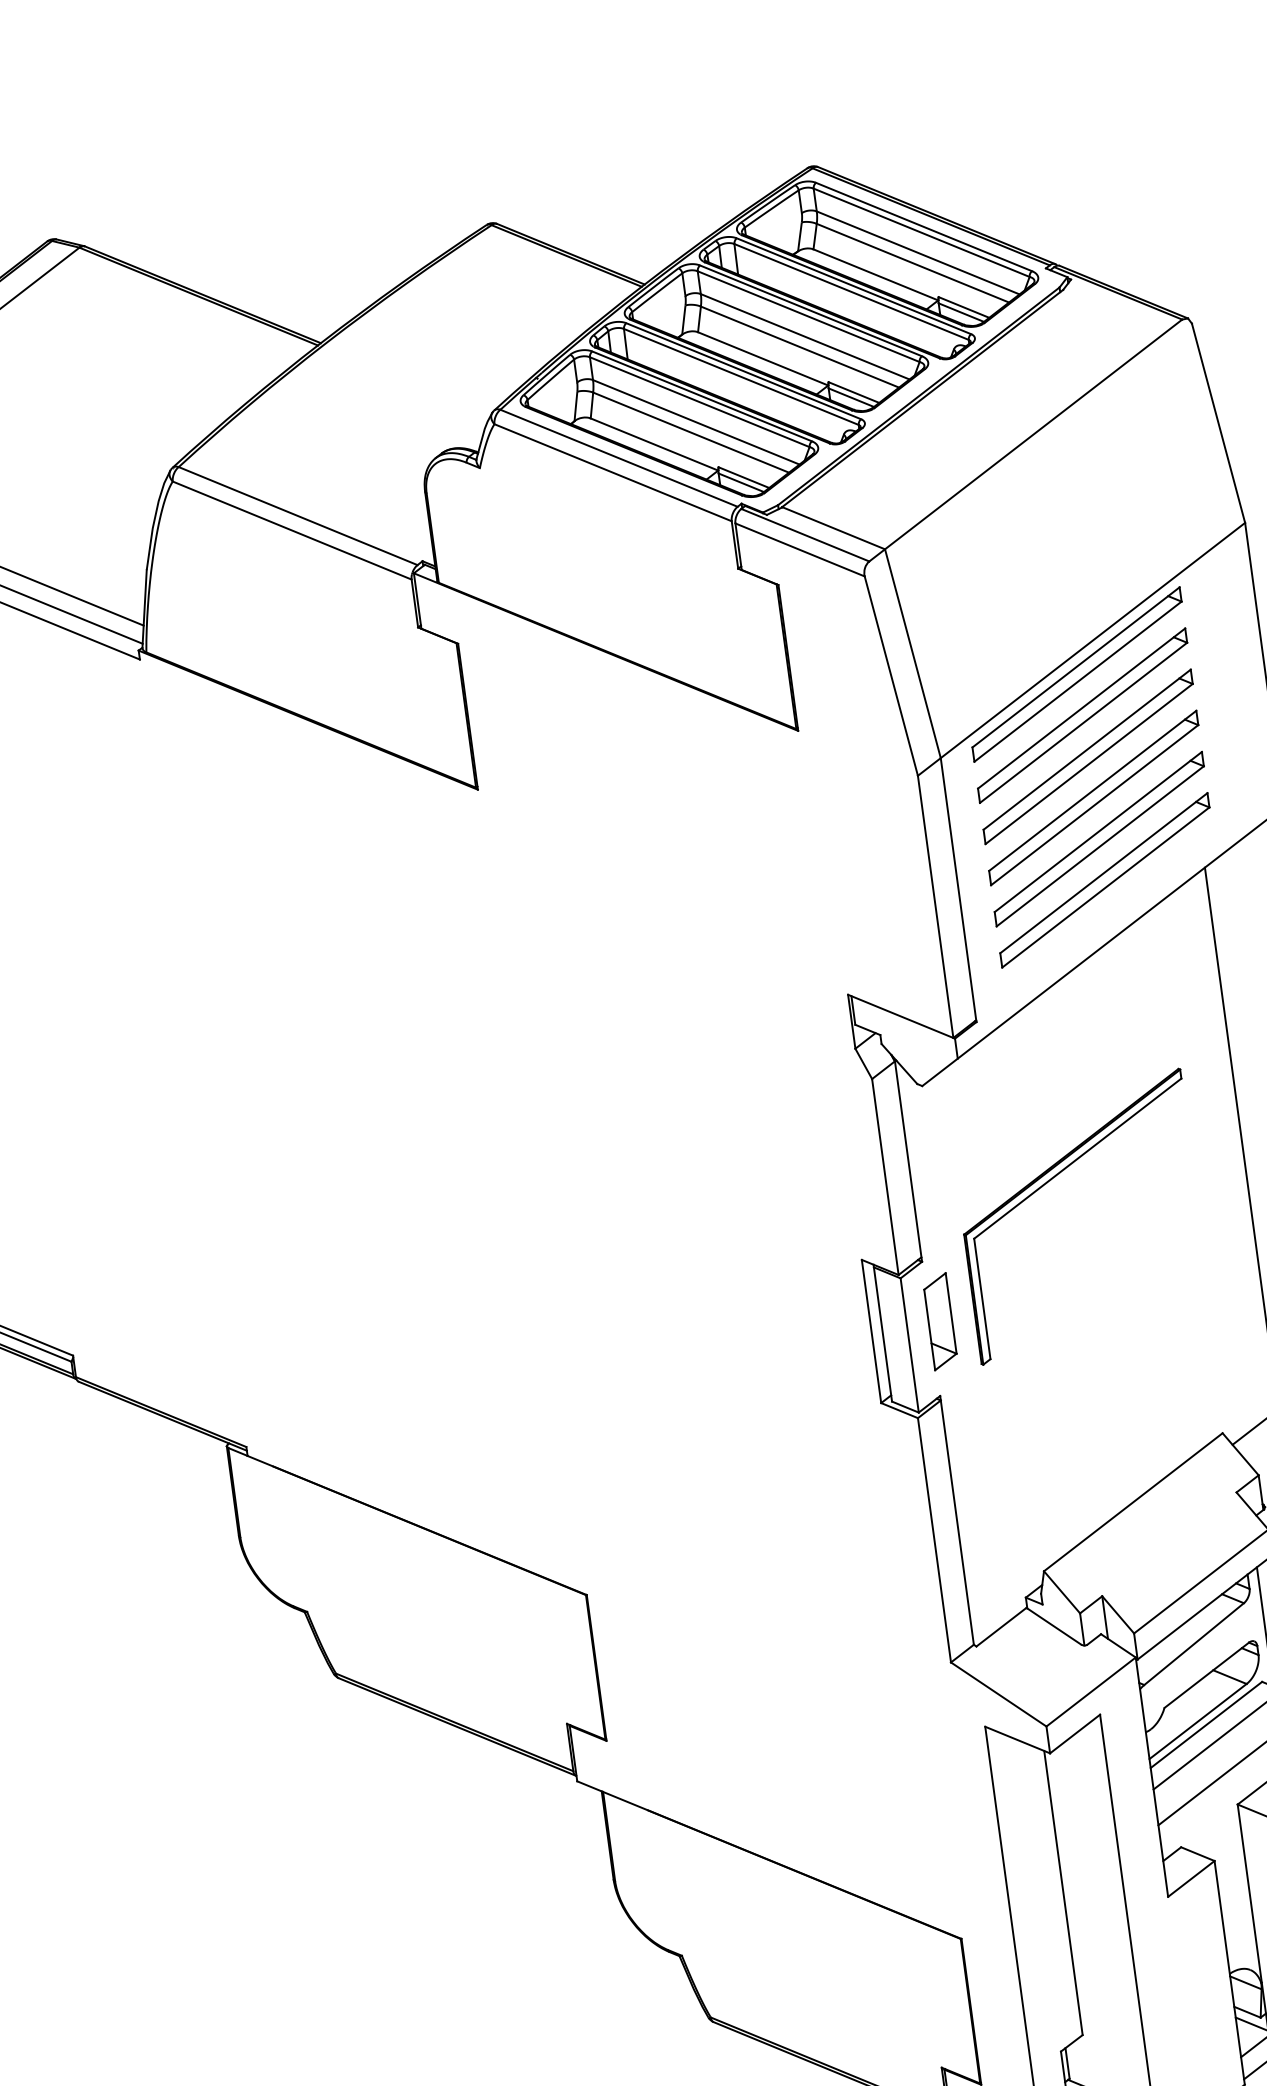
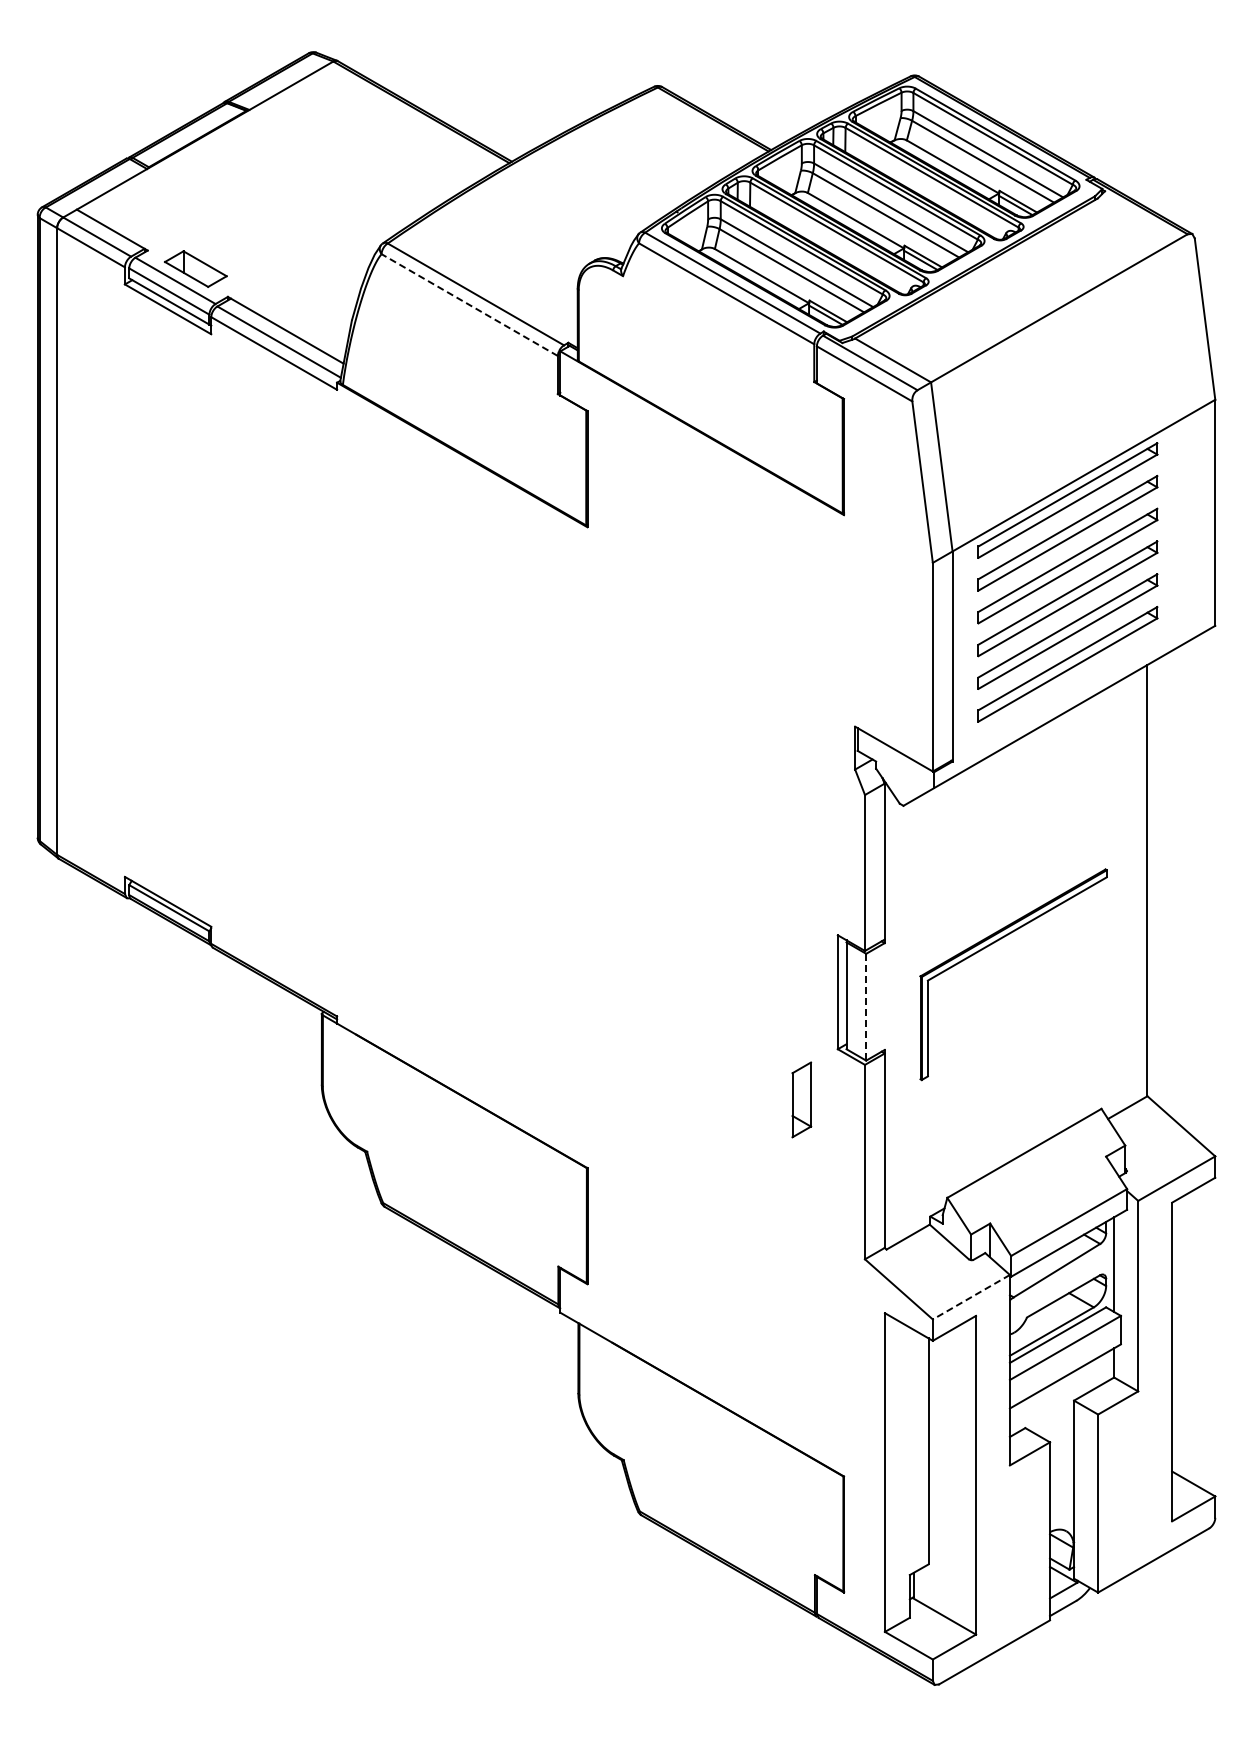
line: (291, 531) -> (469, 305), solid -> dashed
part: (1053, 1179) -> (996, 942), moved
part: (940, 1321) -> (801, 1099), moved
line: (910, 1345) -> (866, 1007), solid -> dashed
line: (1091, 1692) -> (971, 1297), solid -> dashed

